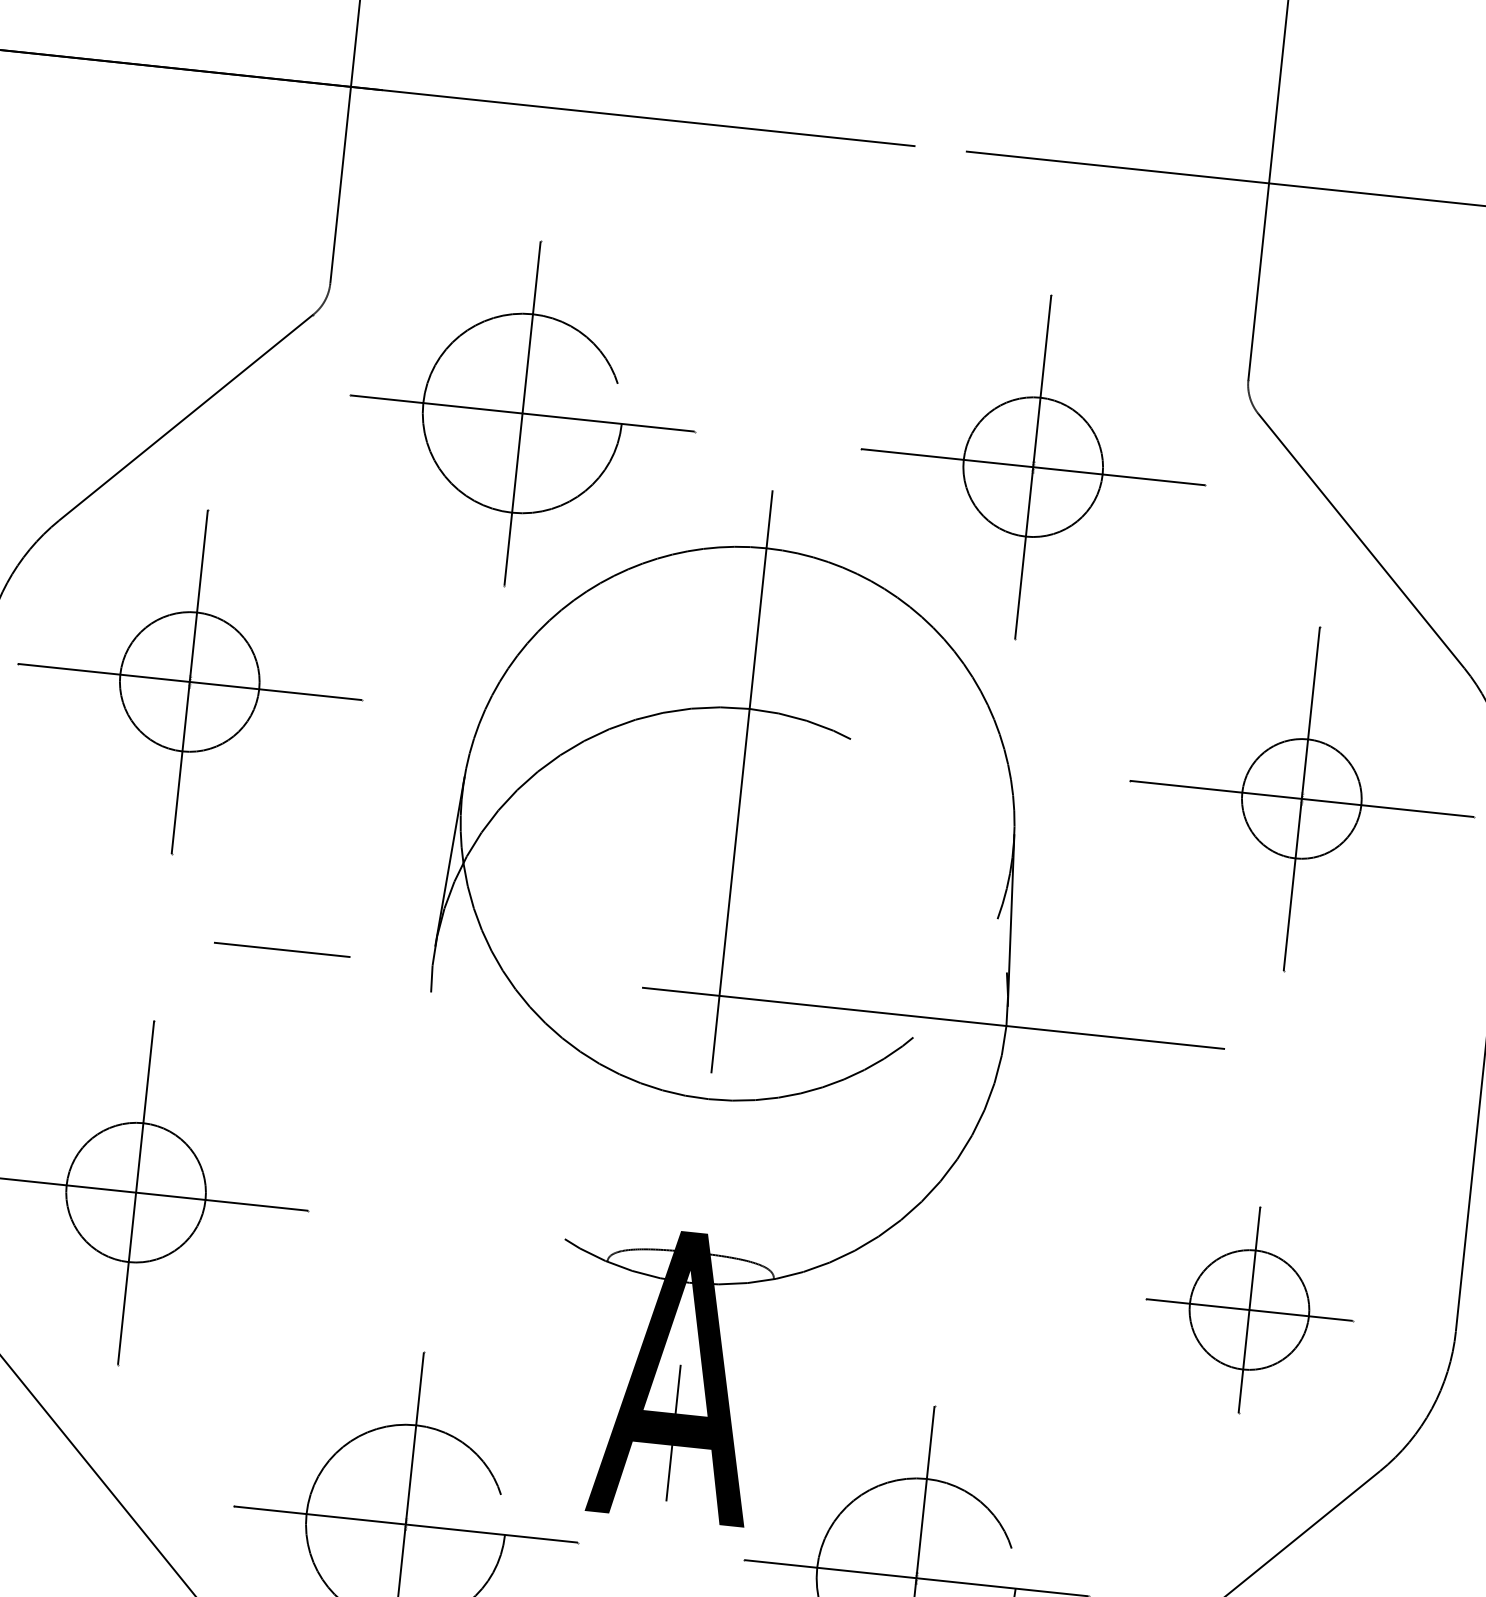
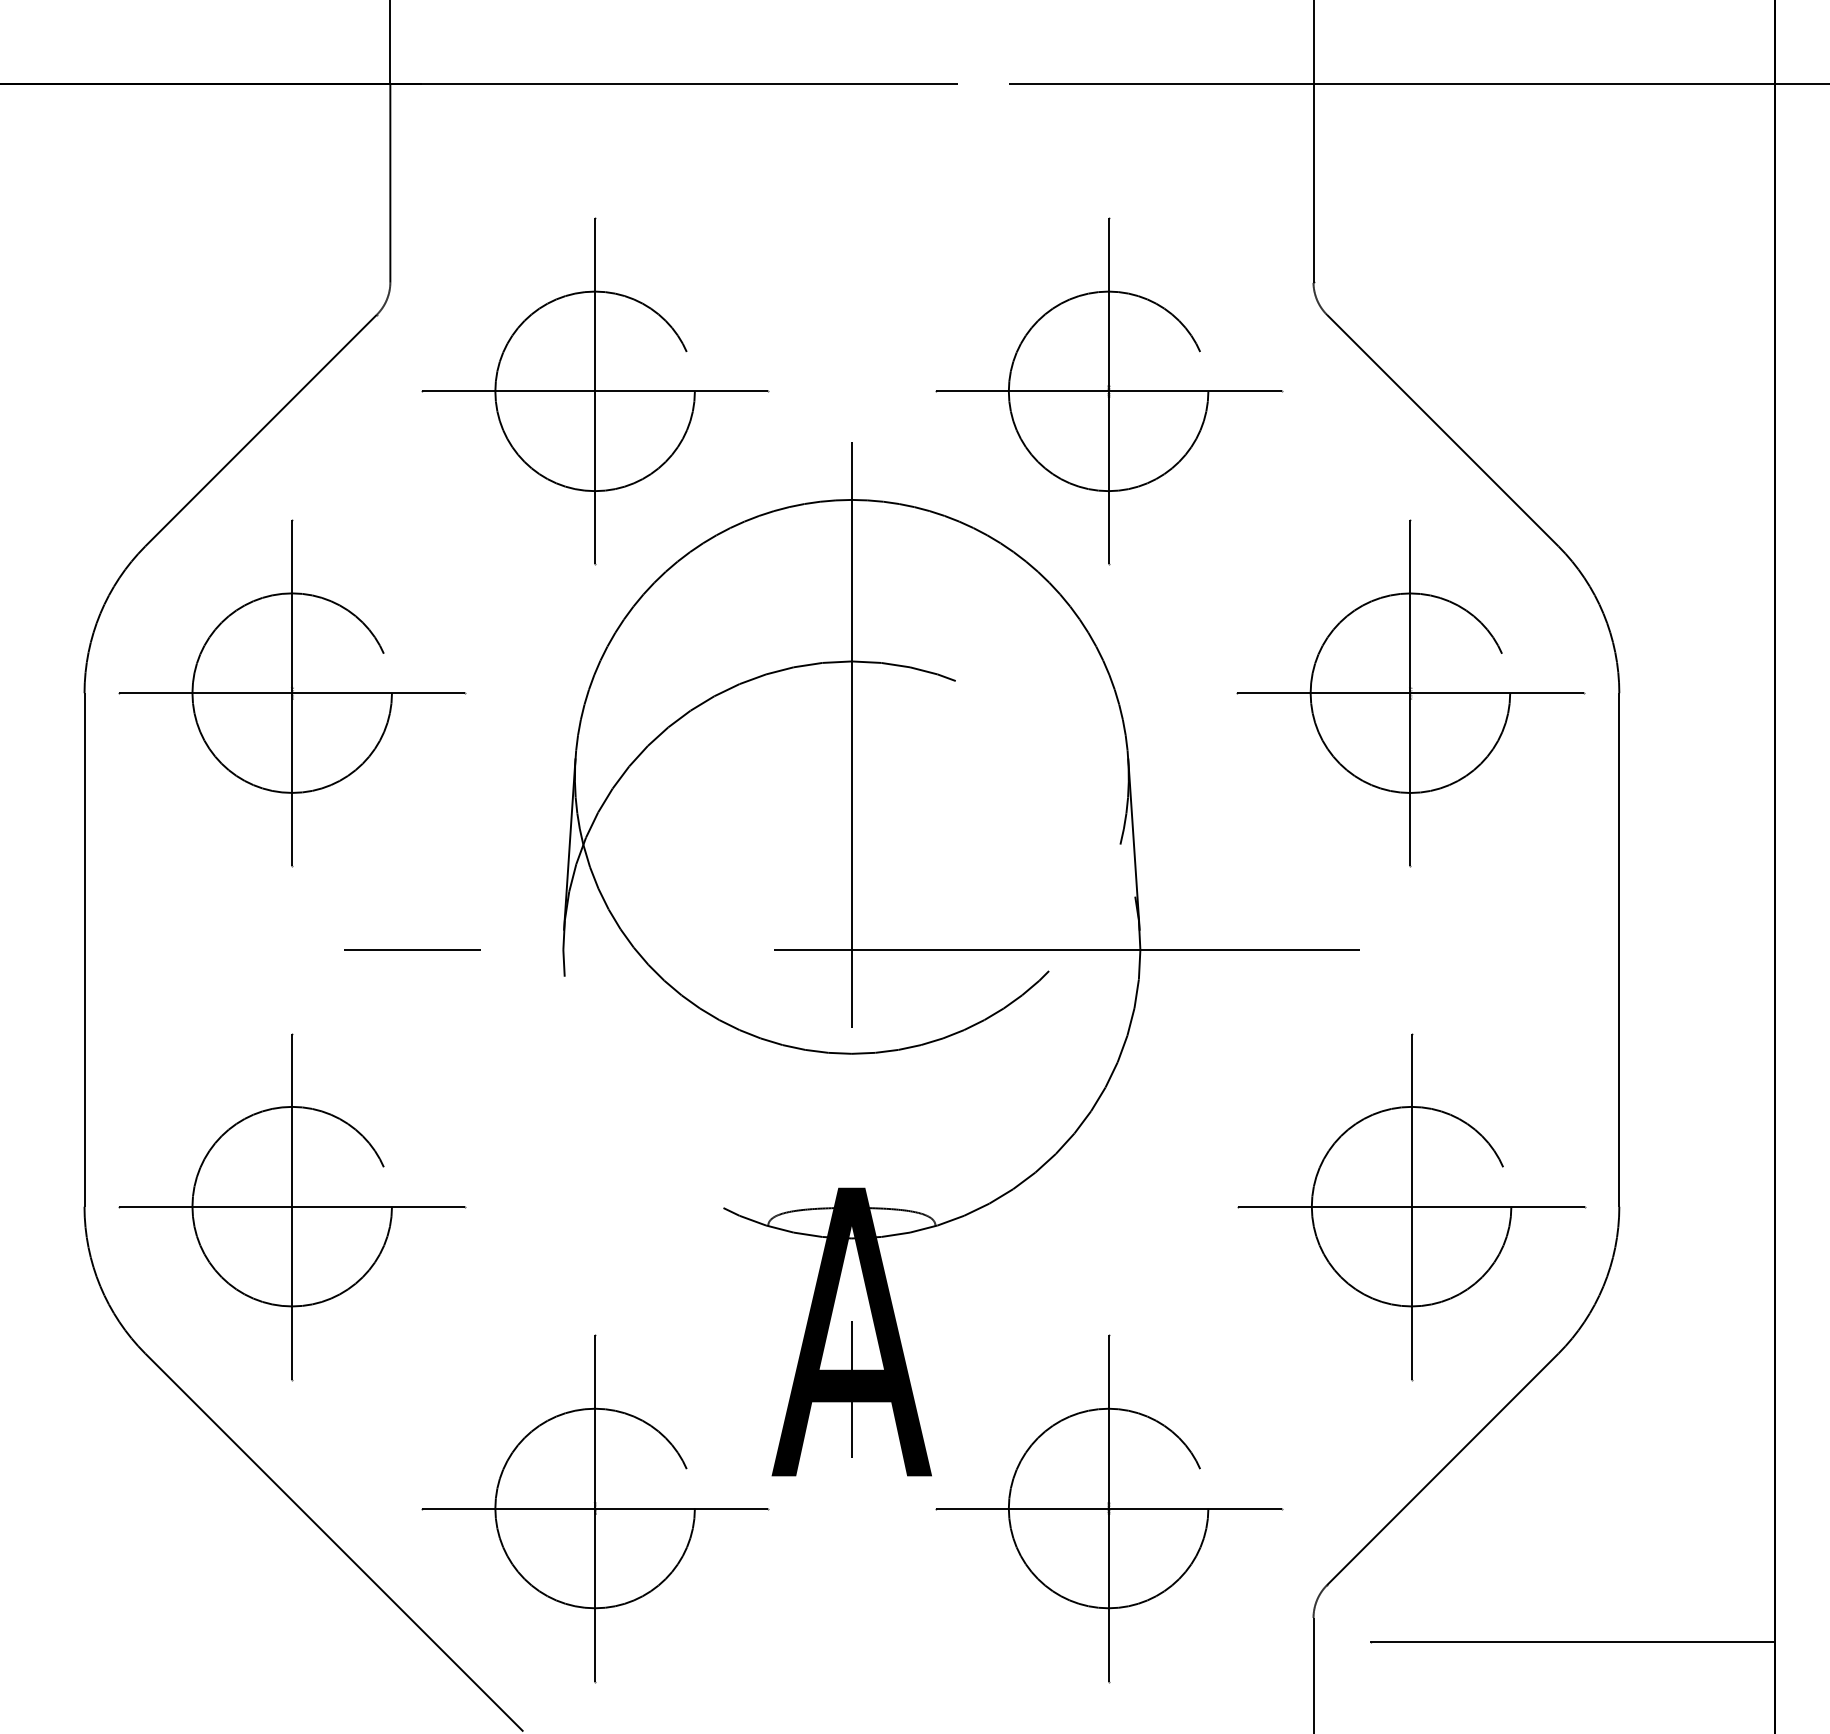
circle: (1033, 467) -> (1108, 391), size x1.43
circle: (190, 681) -> (292, 692), size x1.43
circle: (1301, 799) -> (1410, 693), size x1.67
circle: (136, 1192) -> (292, 1206), size x1.43
part: (1249, 1310) -> (1411, 1207), size x1.67

